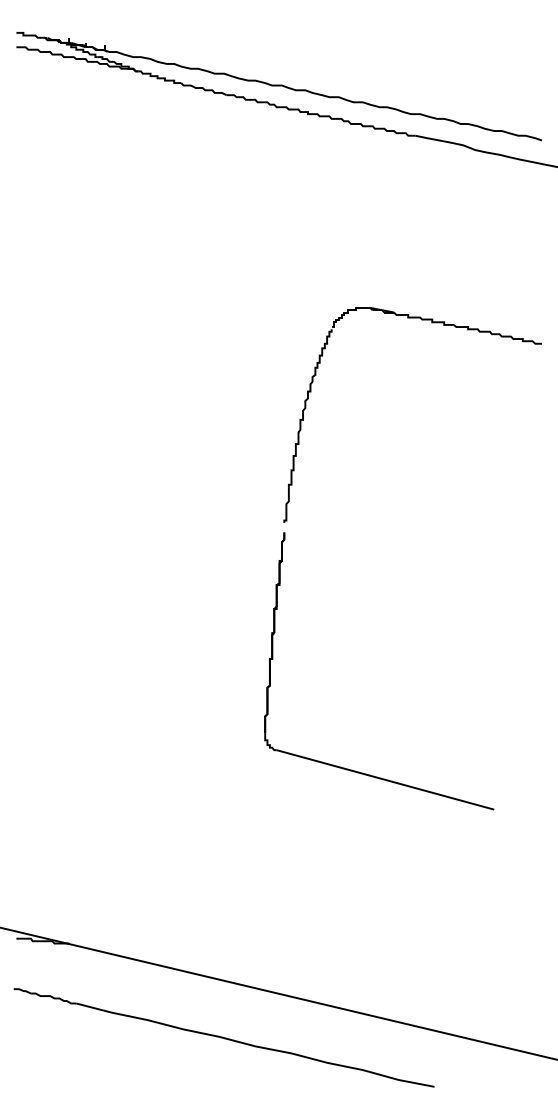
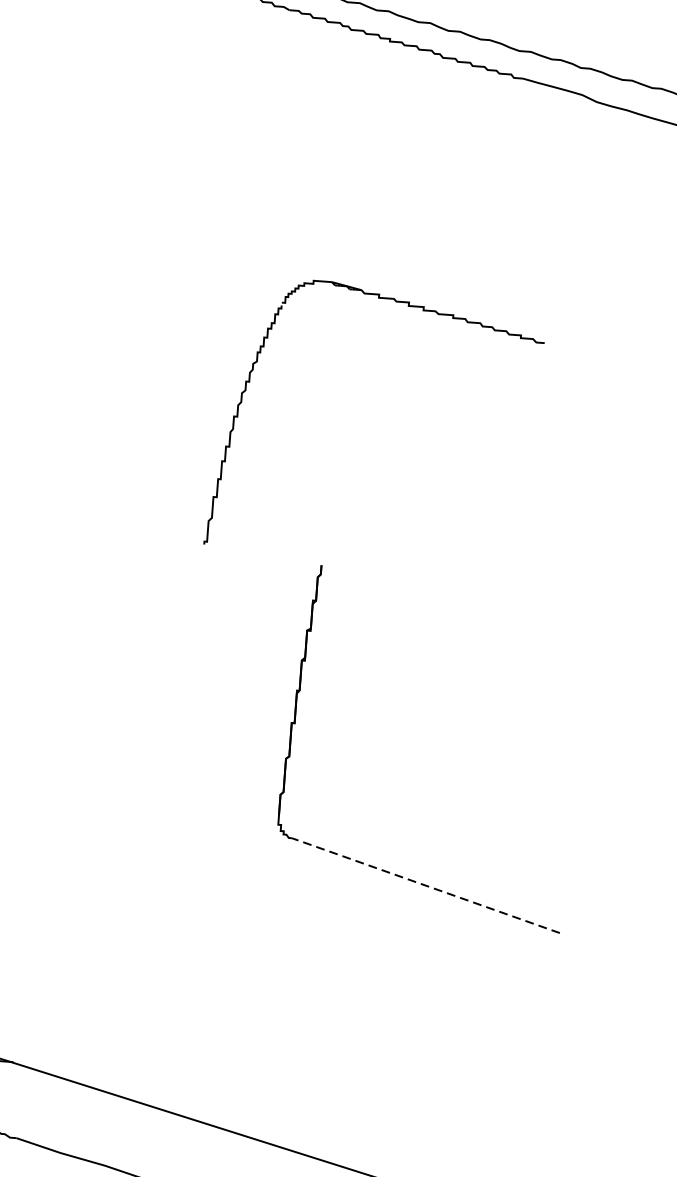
part: (431, 323) -> (407, 307), moved
line: (385, 779) -> (425, 885), solid -> dashed

